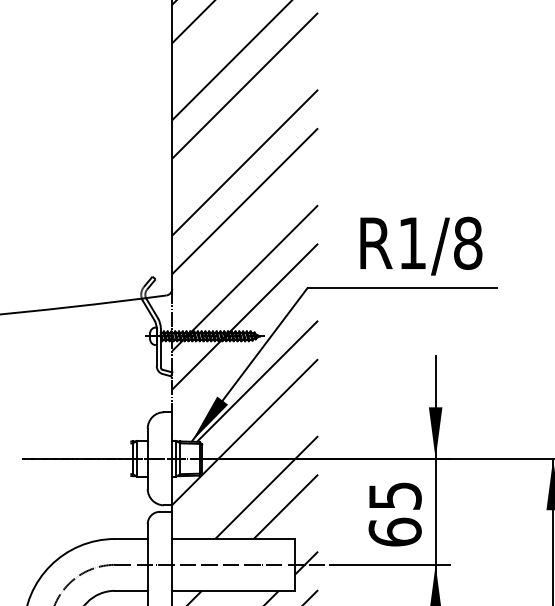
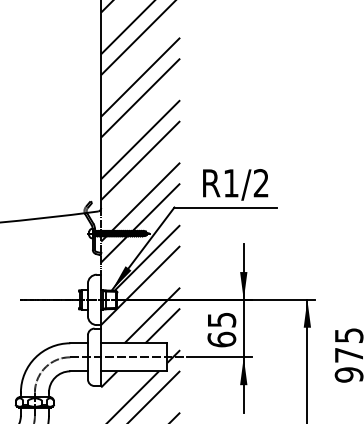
text: (468, 243) -> (261, 183), R1/8 -> R1/2

